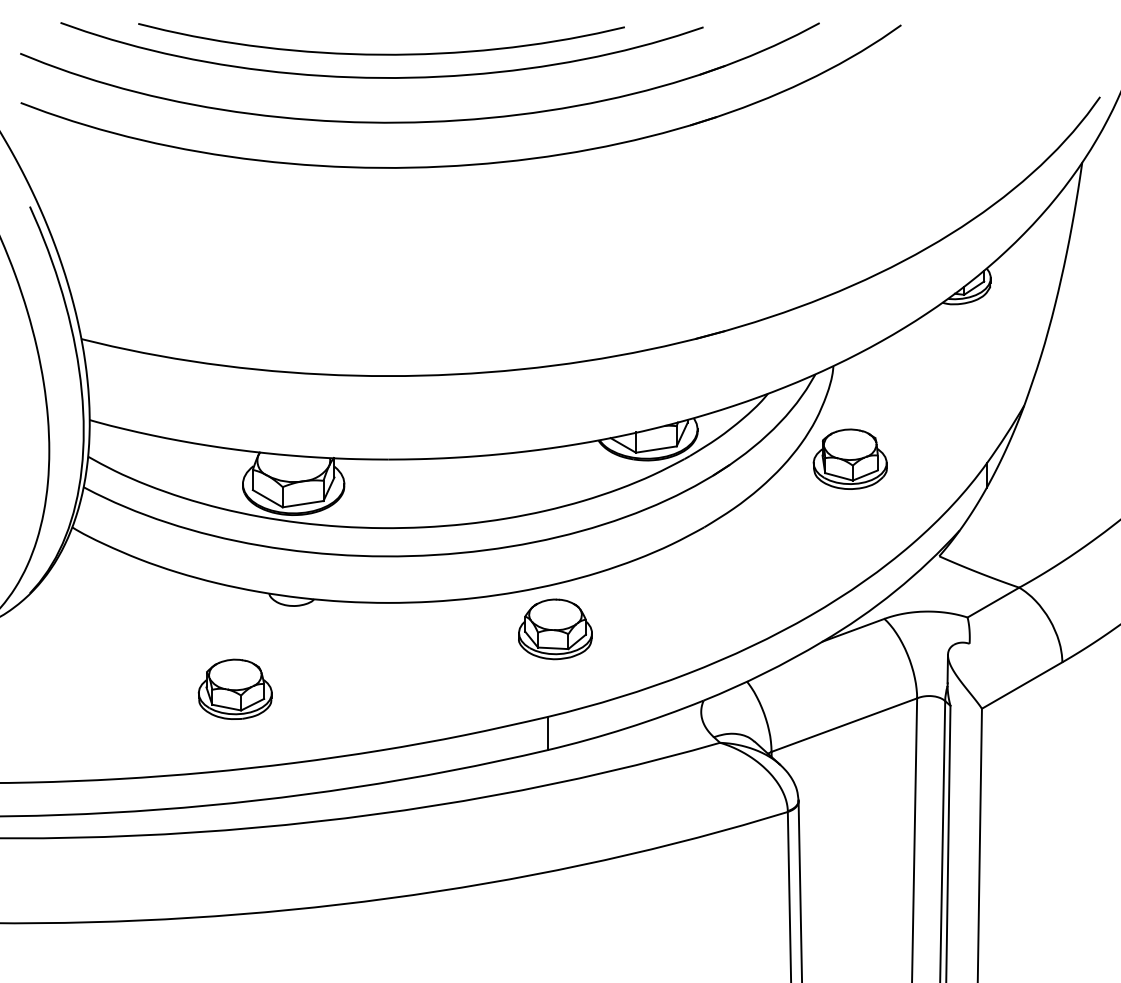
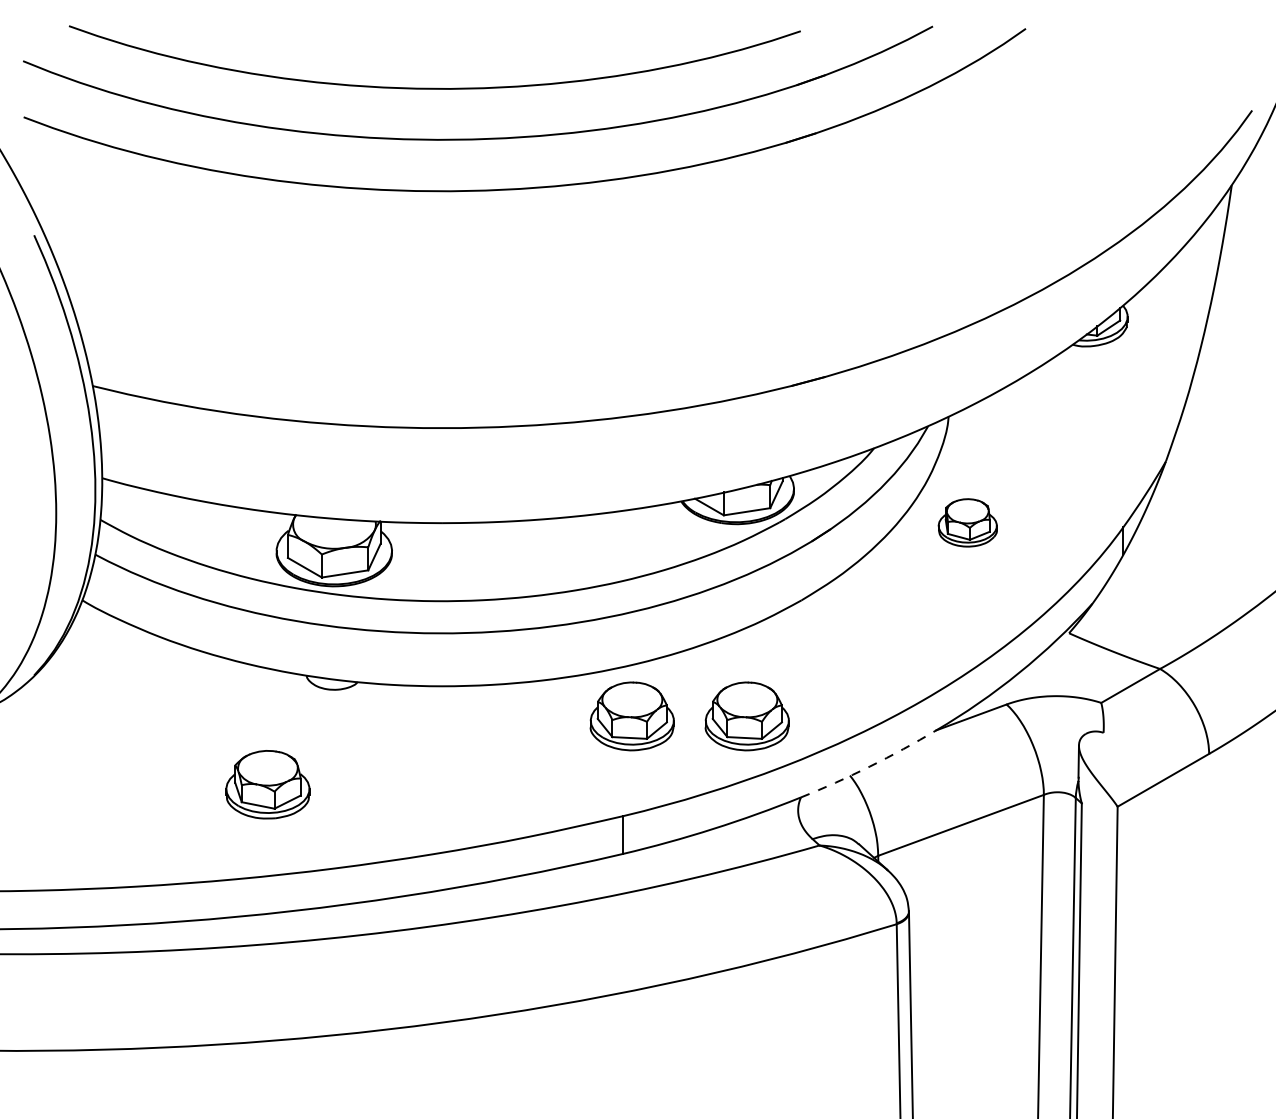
curve: (381, 53) -> (434, 61), removed
part: (850, 458) -> (967, 522), size x0.7
part: (655, 629) -> (746, 716), added
arc: (763, 673) -> (869, 766), solid -> dashed

